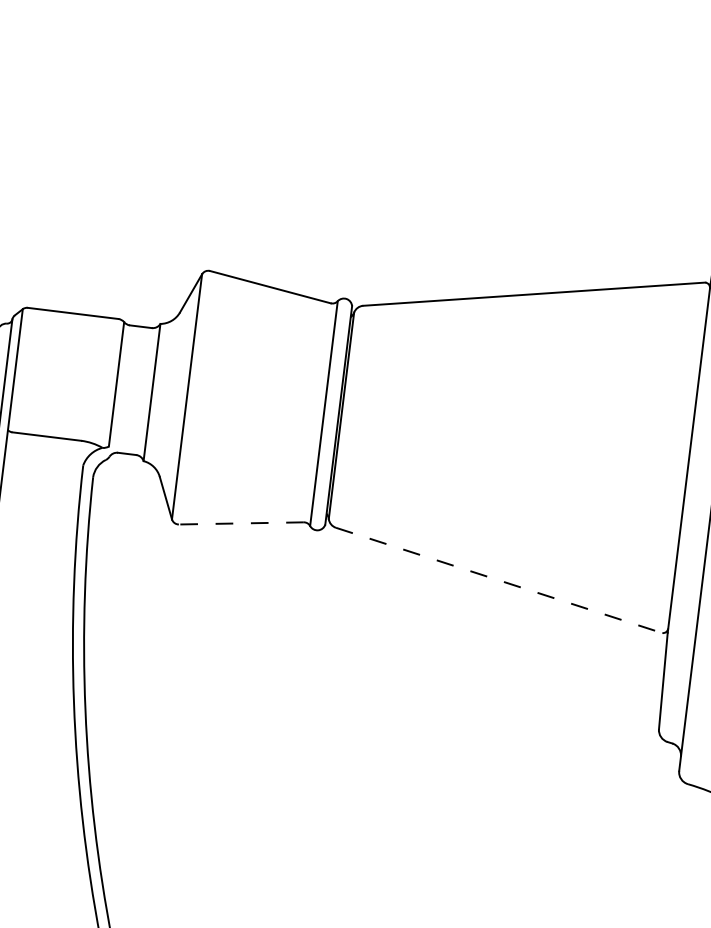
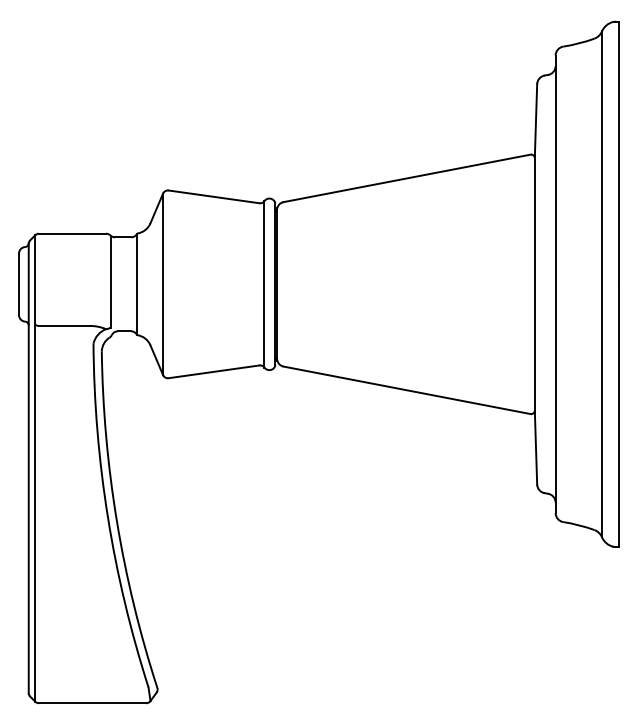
line: (242, 523) -> (214, 371), dashed -> solid
line: (499, 580) -> (407, 390), dashed -> solid

